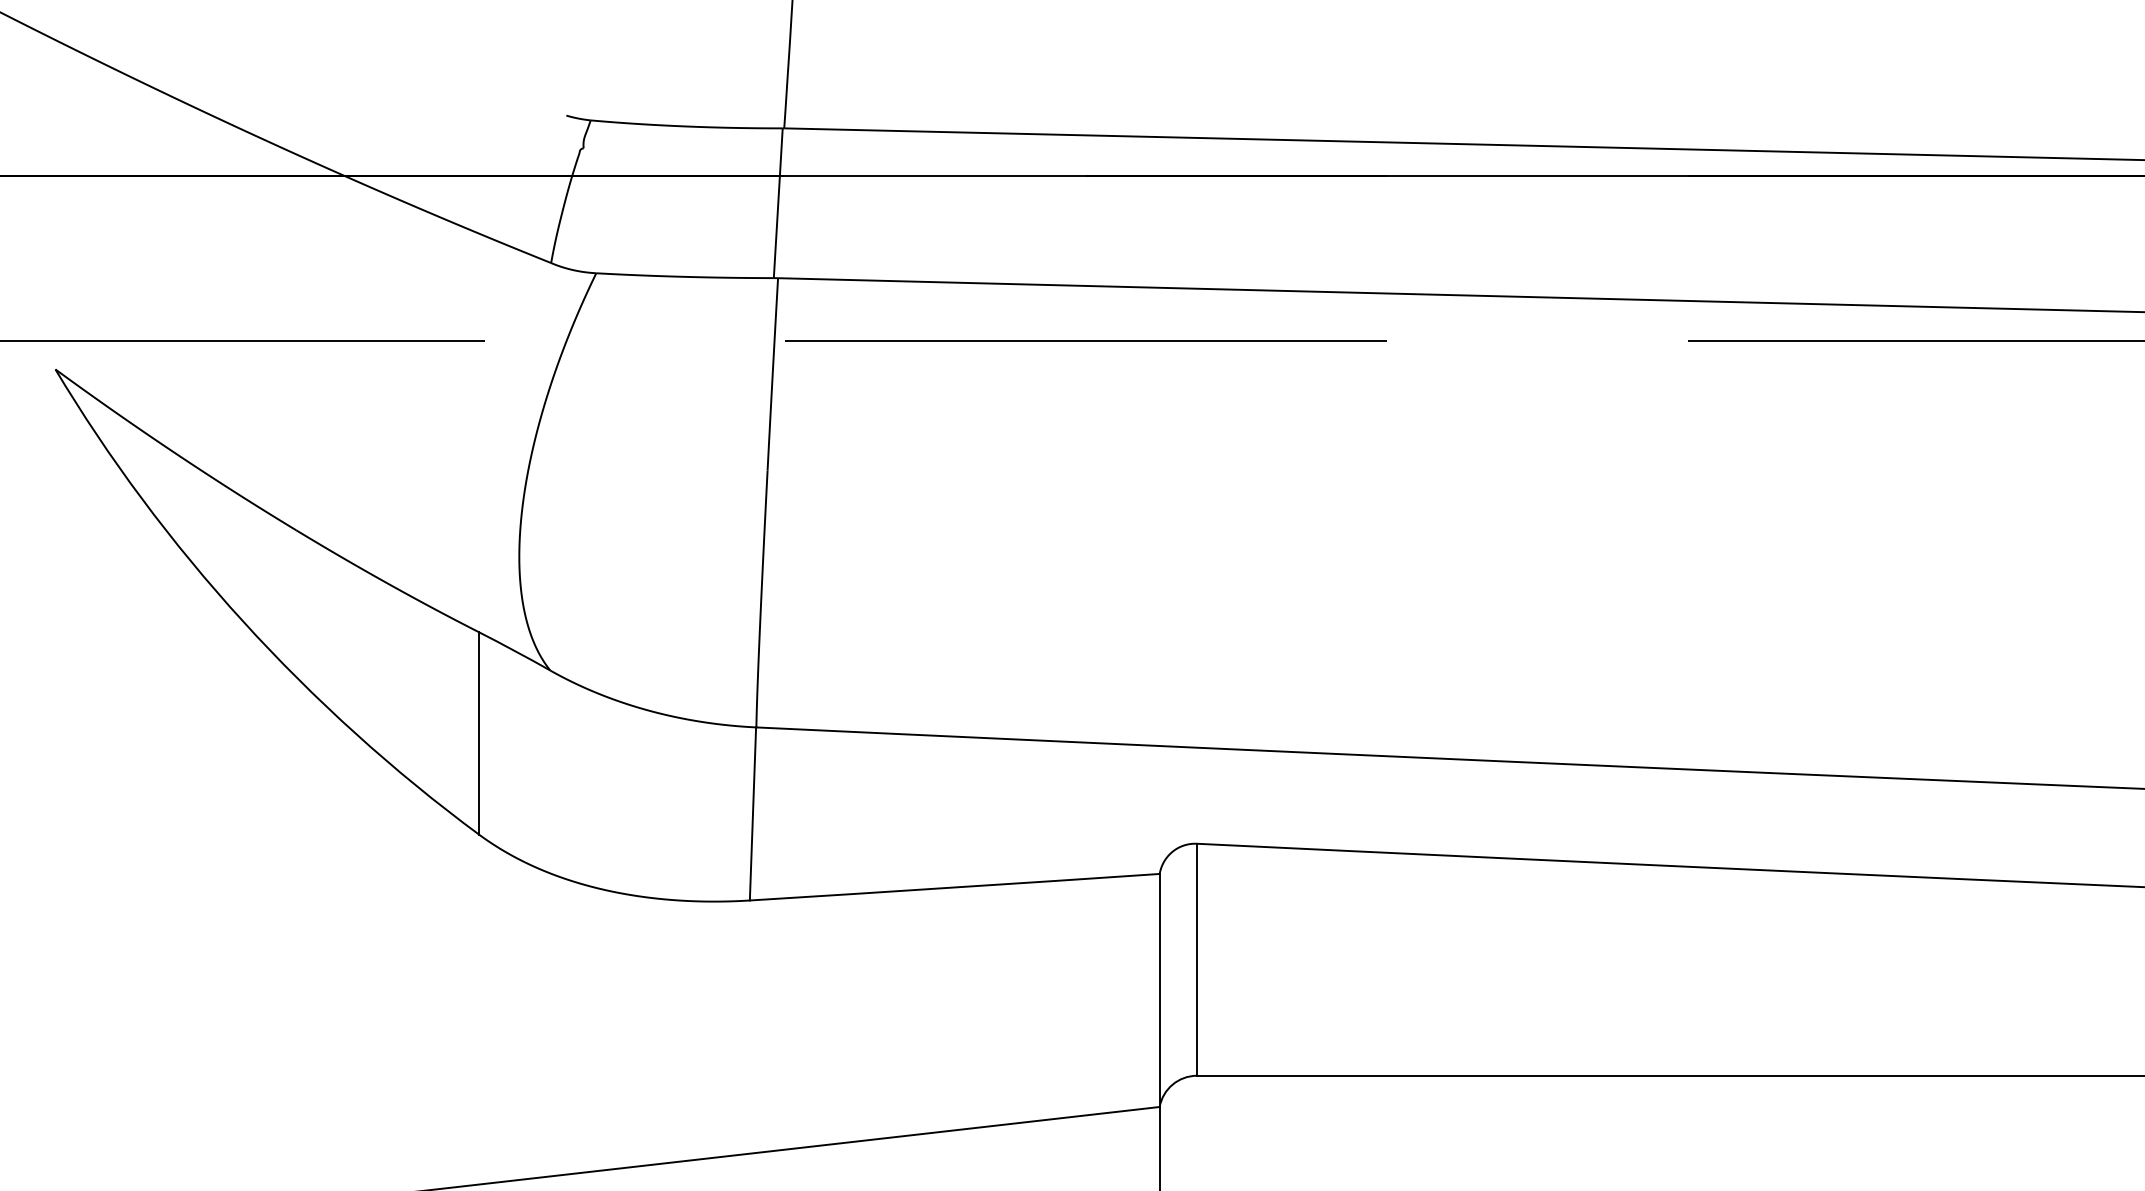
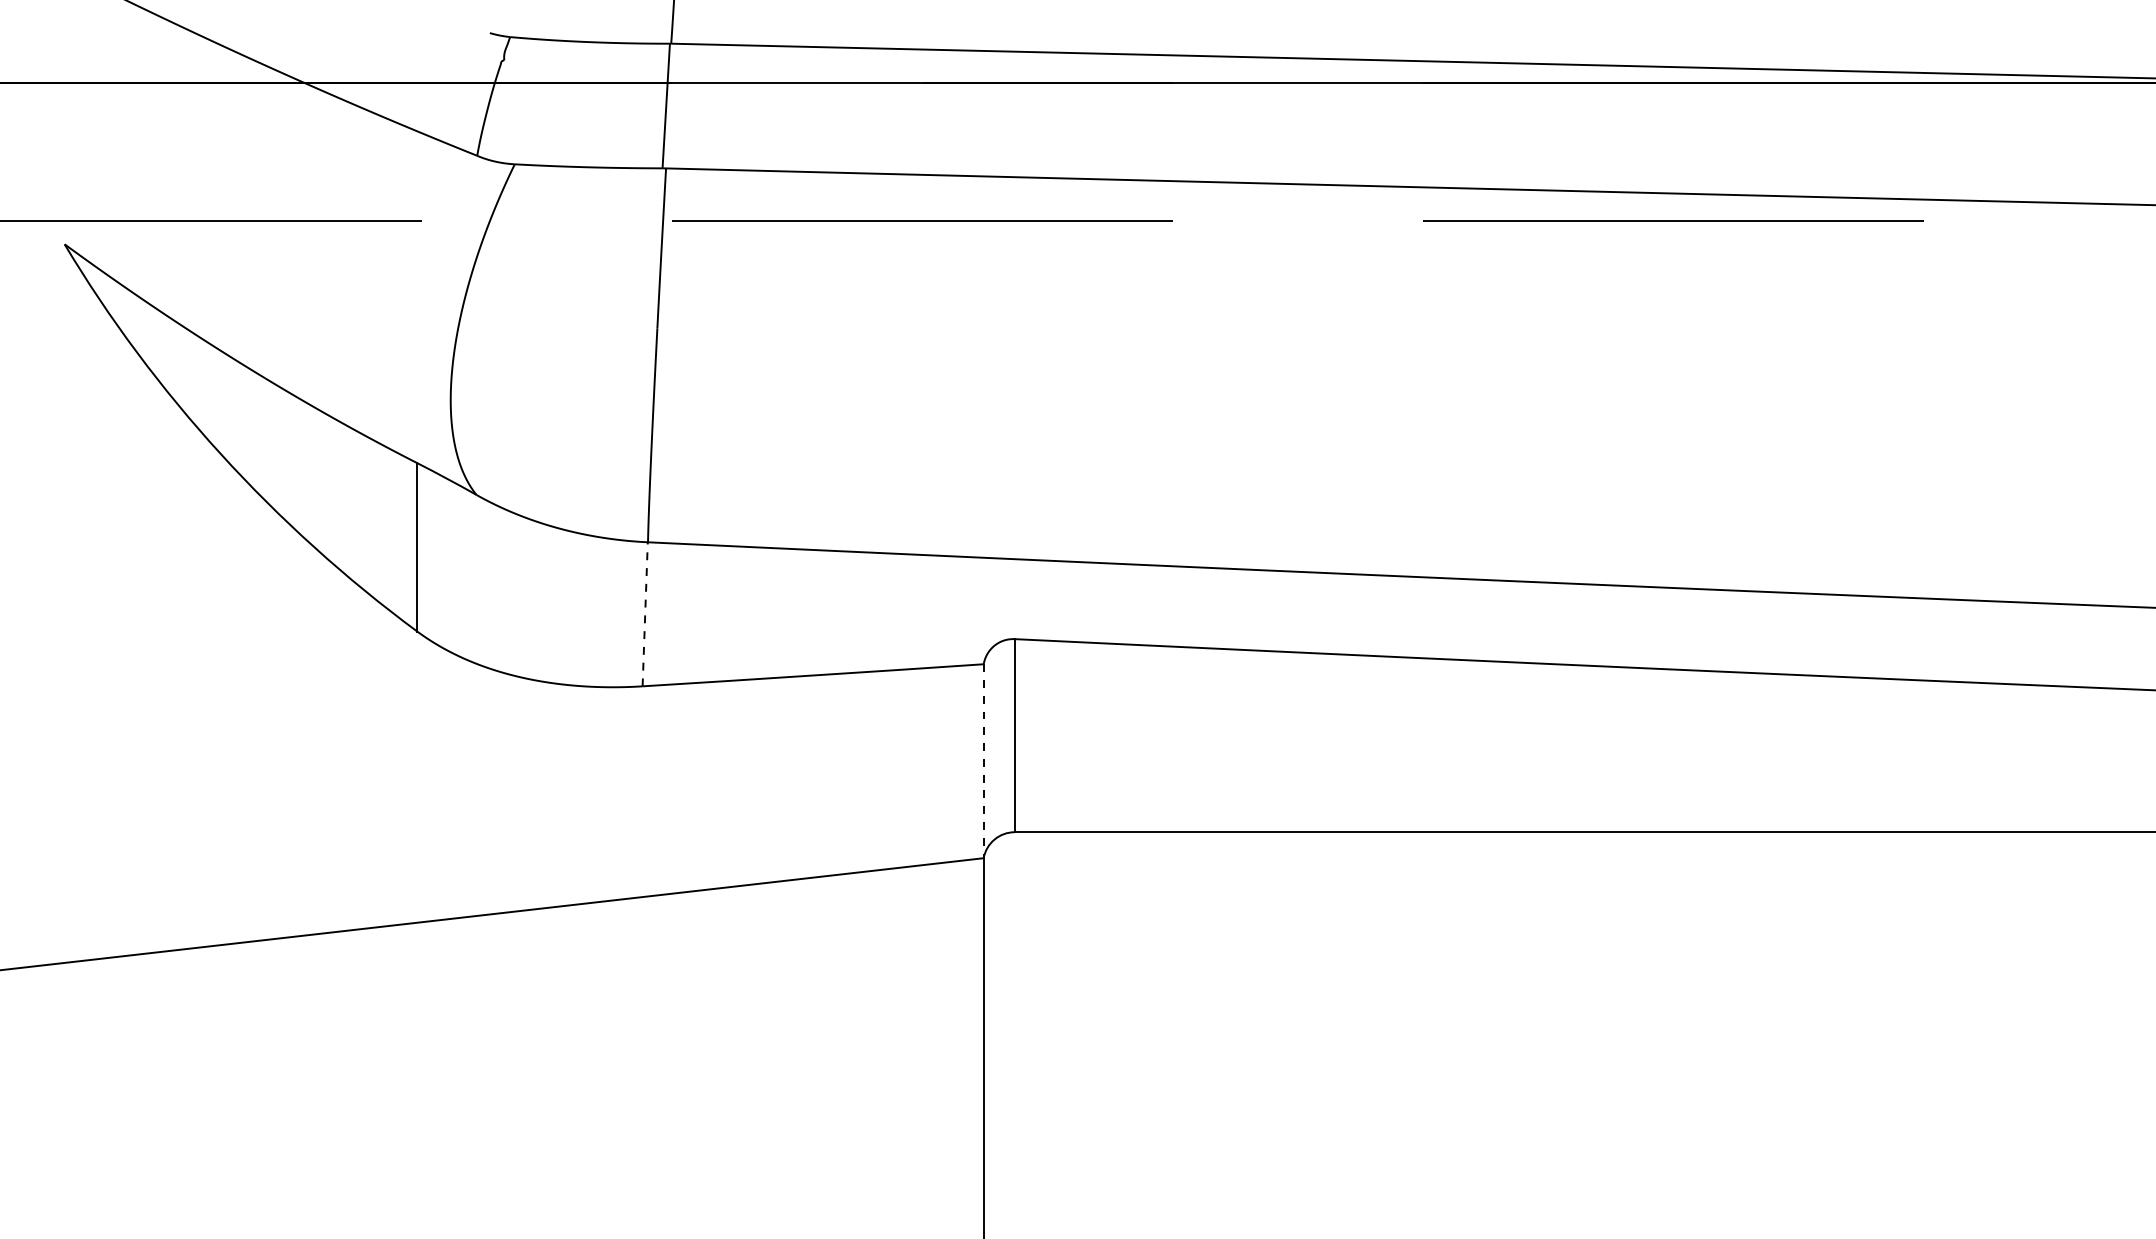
line: (753, 812) -> (645, 613), solid -> dashed
line: (1159, 990) -> (983, 761), solid -> dashed

